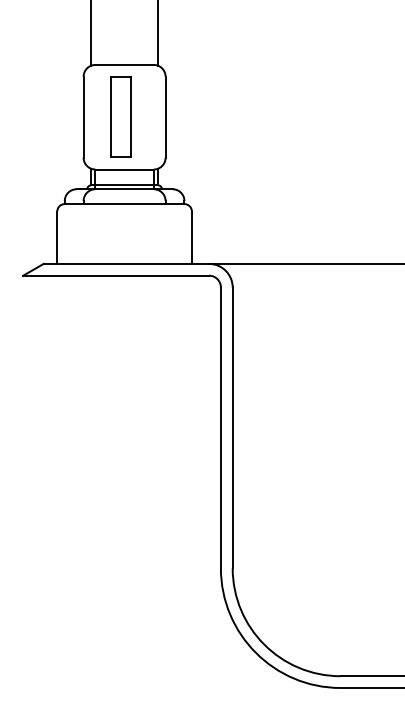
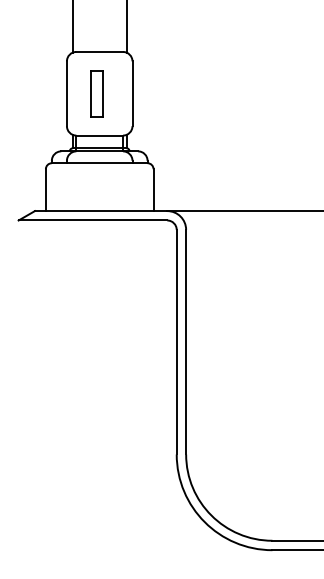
part: (120, 116) -> (96, 93), size x0.71

